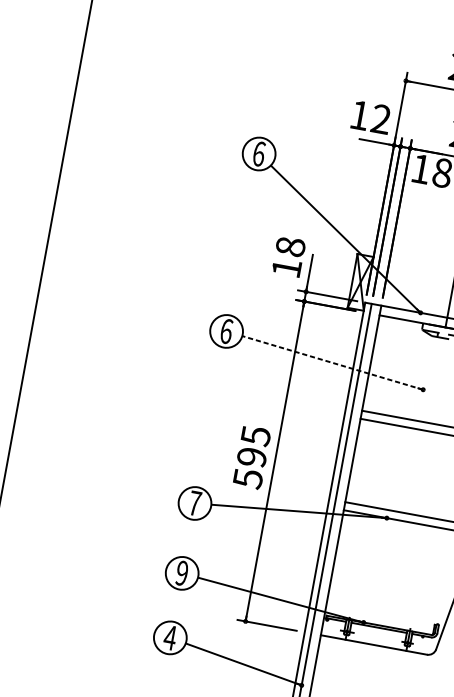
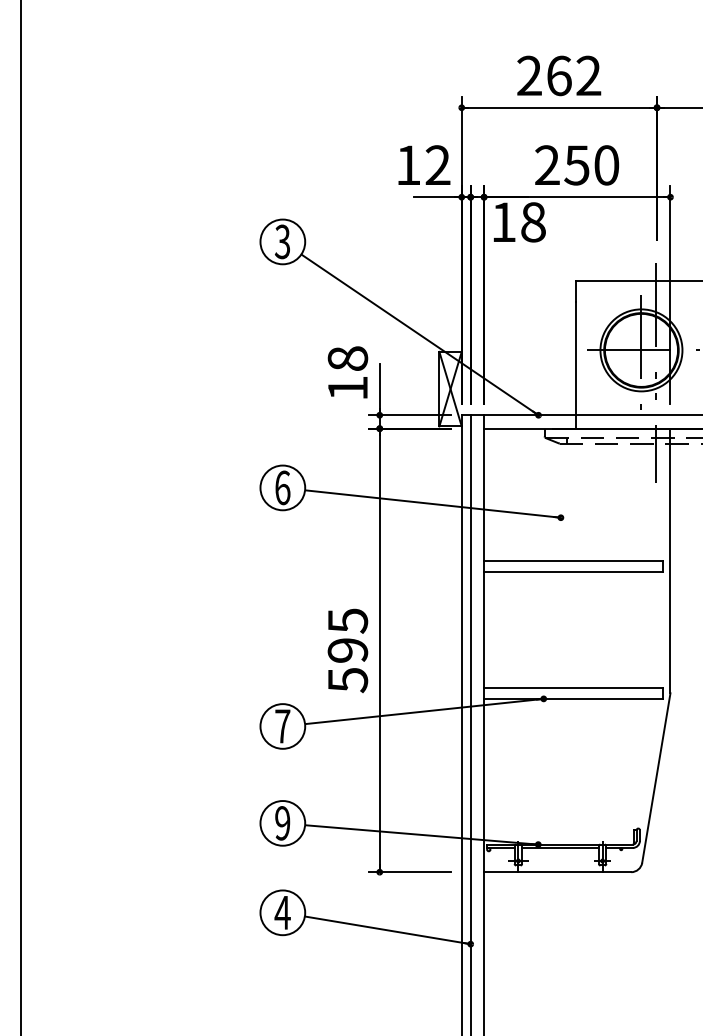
text: (258, 153) -> (282, 241), 6 -> 3
line: (332, 363) -> (432, 504), dashed -> solid

